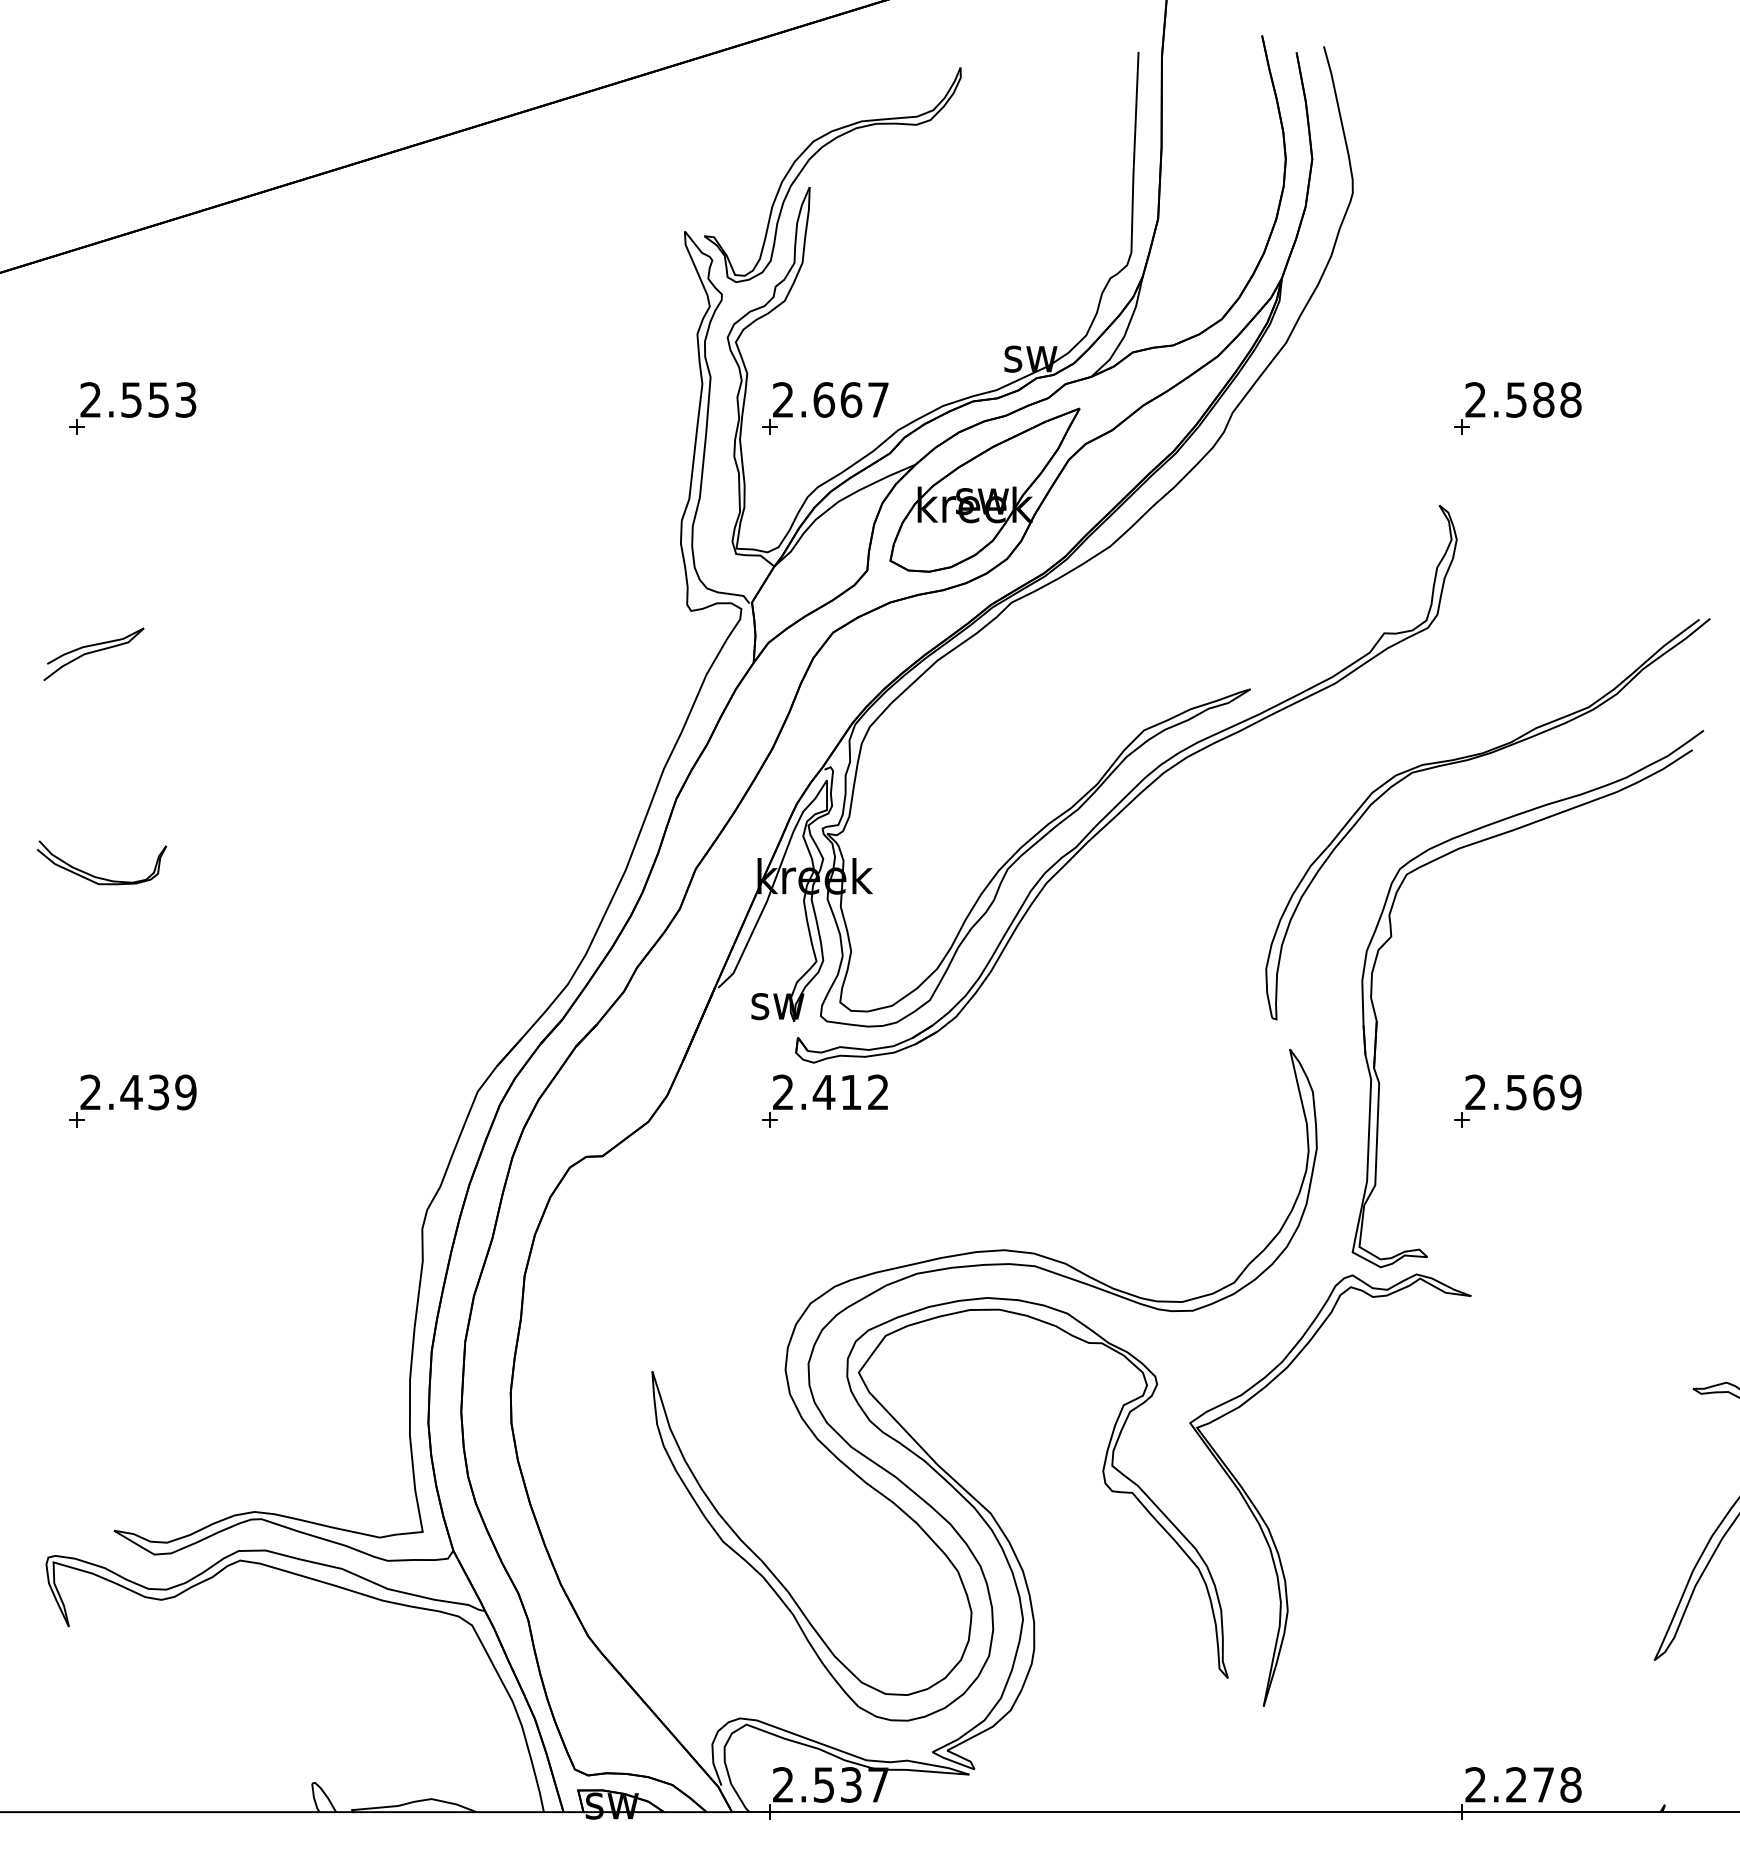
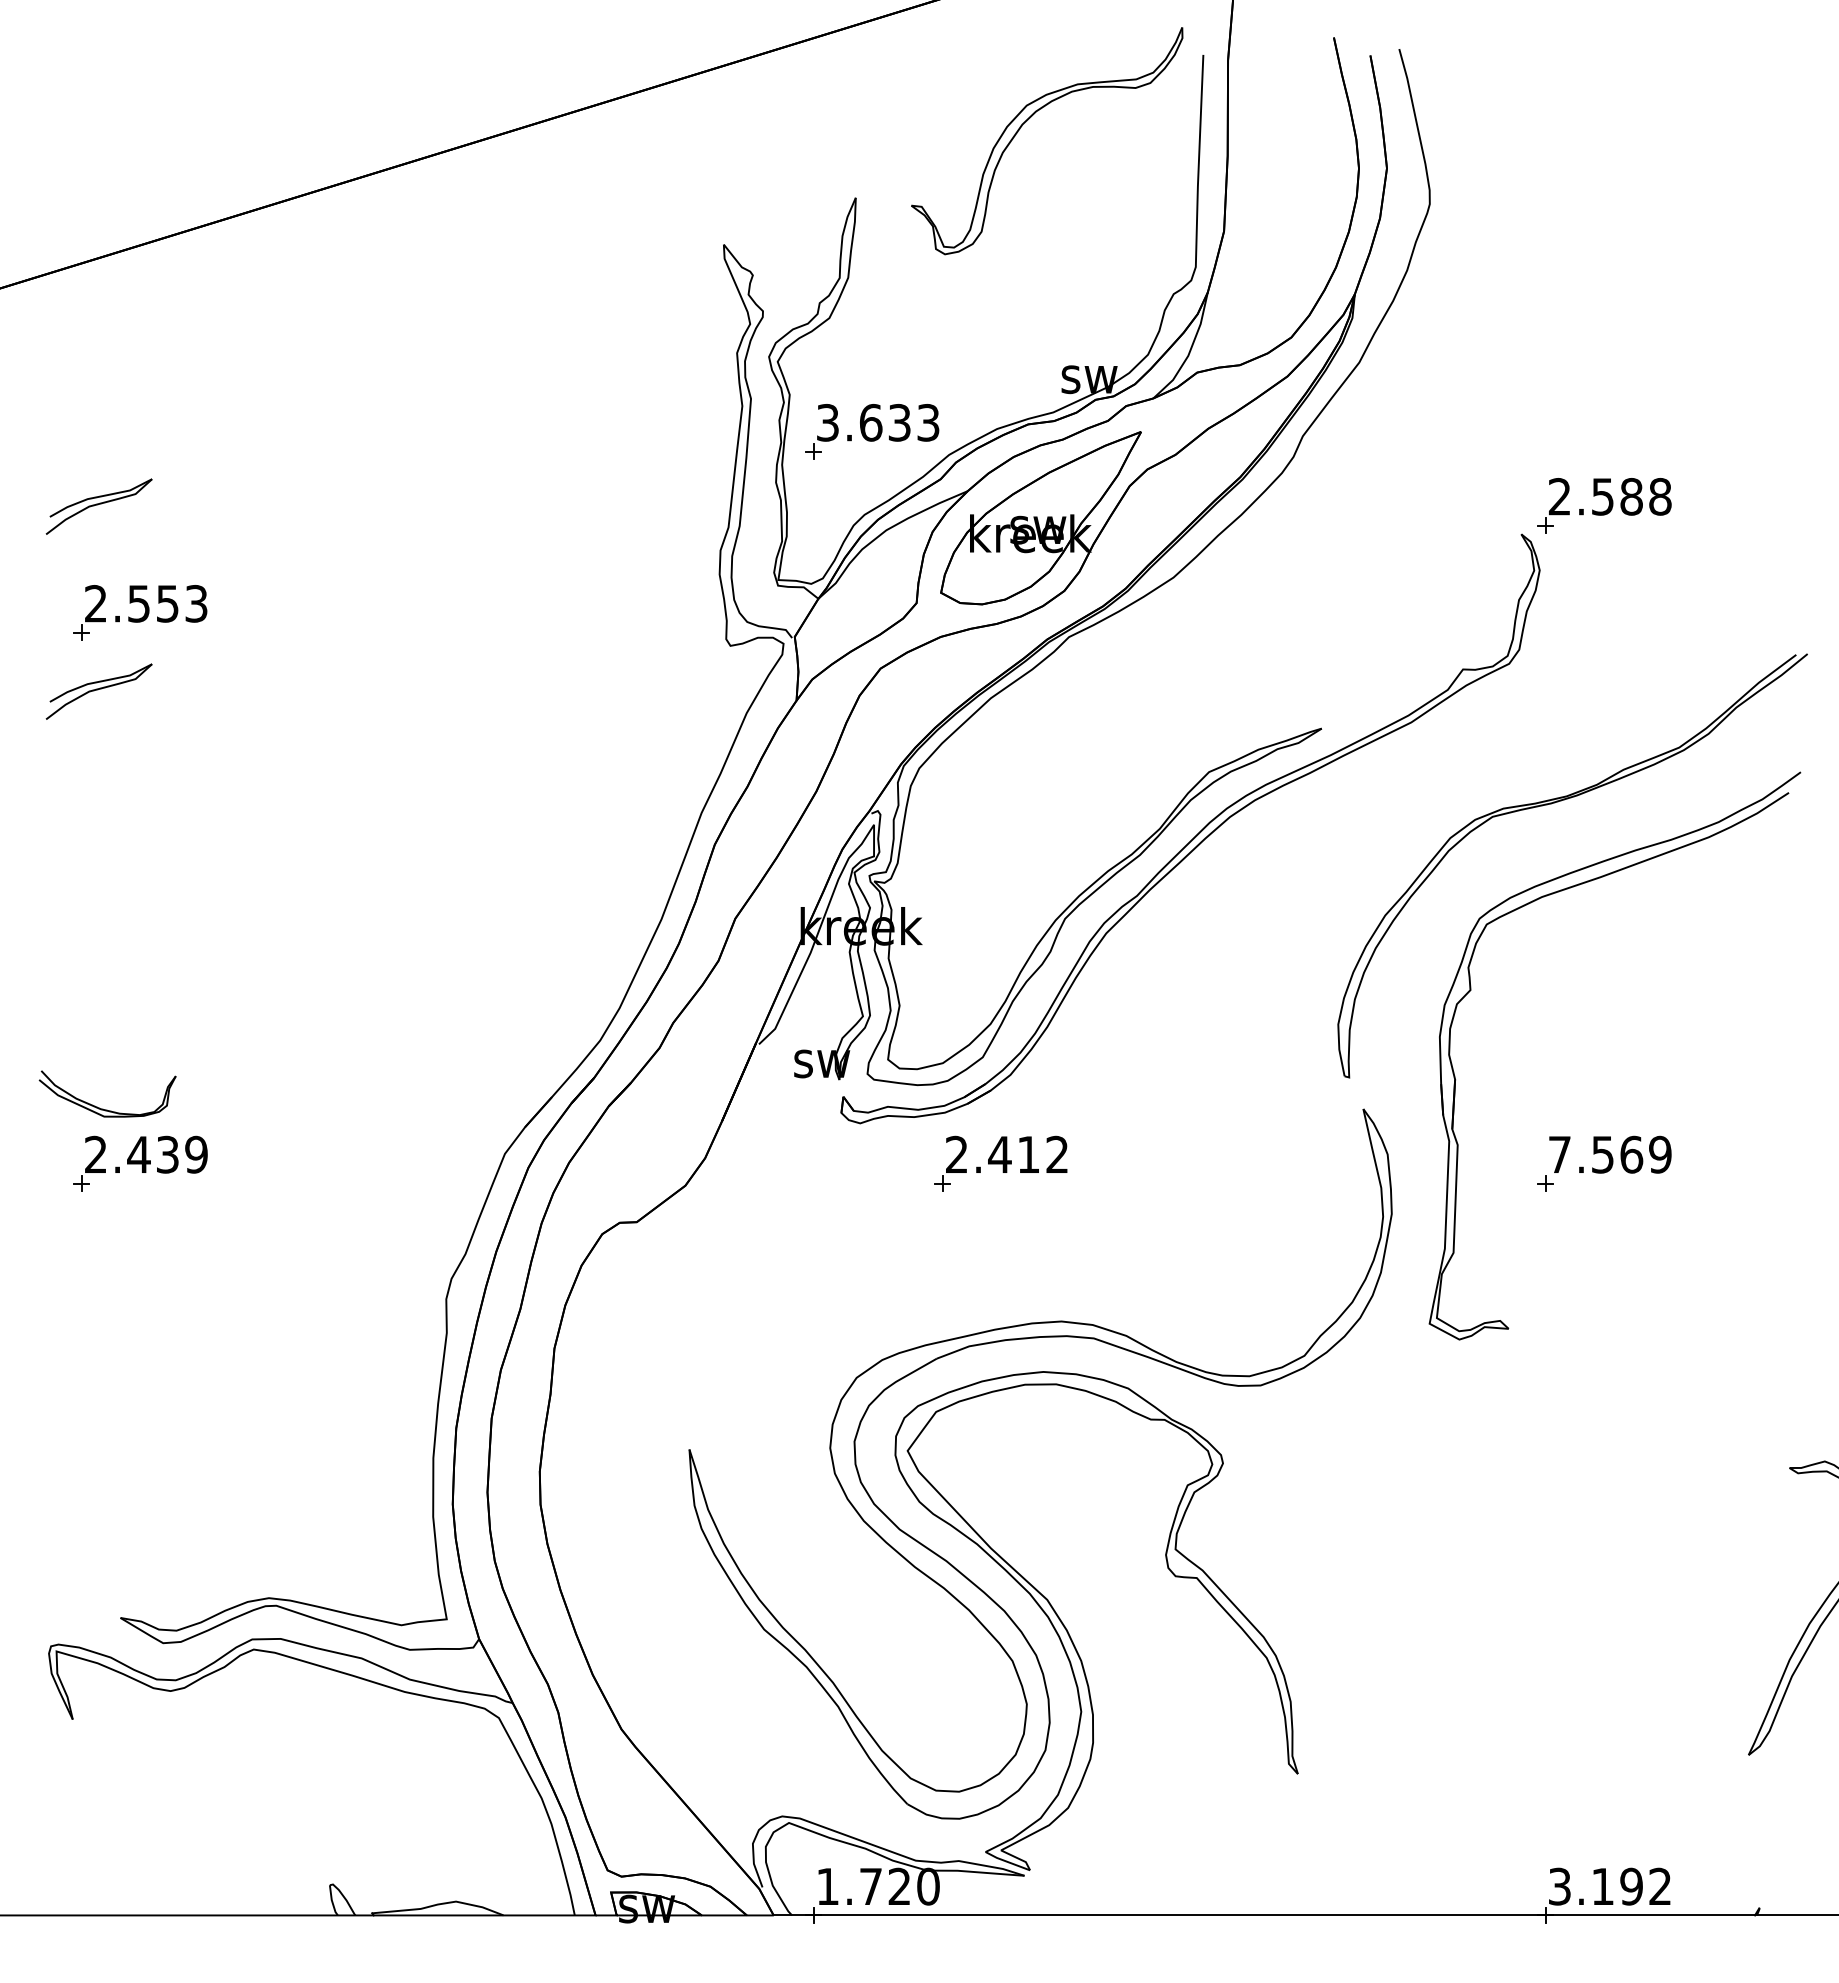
part: (814, 156) -> (1027, 121), moved
text: (831, 399) -> (878, 422), 2.667 -> 3.633
part: (132, 408) -> (140, 612), moved
part: (1518, 408) -> (1604, 505), moved
part: (93, 479) -> (98, 506), added
part: (97, 876) -> (103, 1108), moved
text: (1475, 1091) -> (1559, 1153), 2.569 -> 7.569
part: (824, 1100) -> (1000, 1163), moved
part: (1267, 1524) -> (1339, 1611), removed
text: (831, 1784) -> (878, 1886), 2.537 -> 1.720
text: (1523, 1784) -> (1610, 1886), 2.278 -> 3.192

